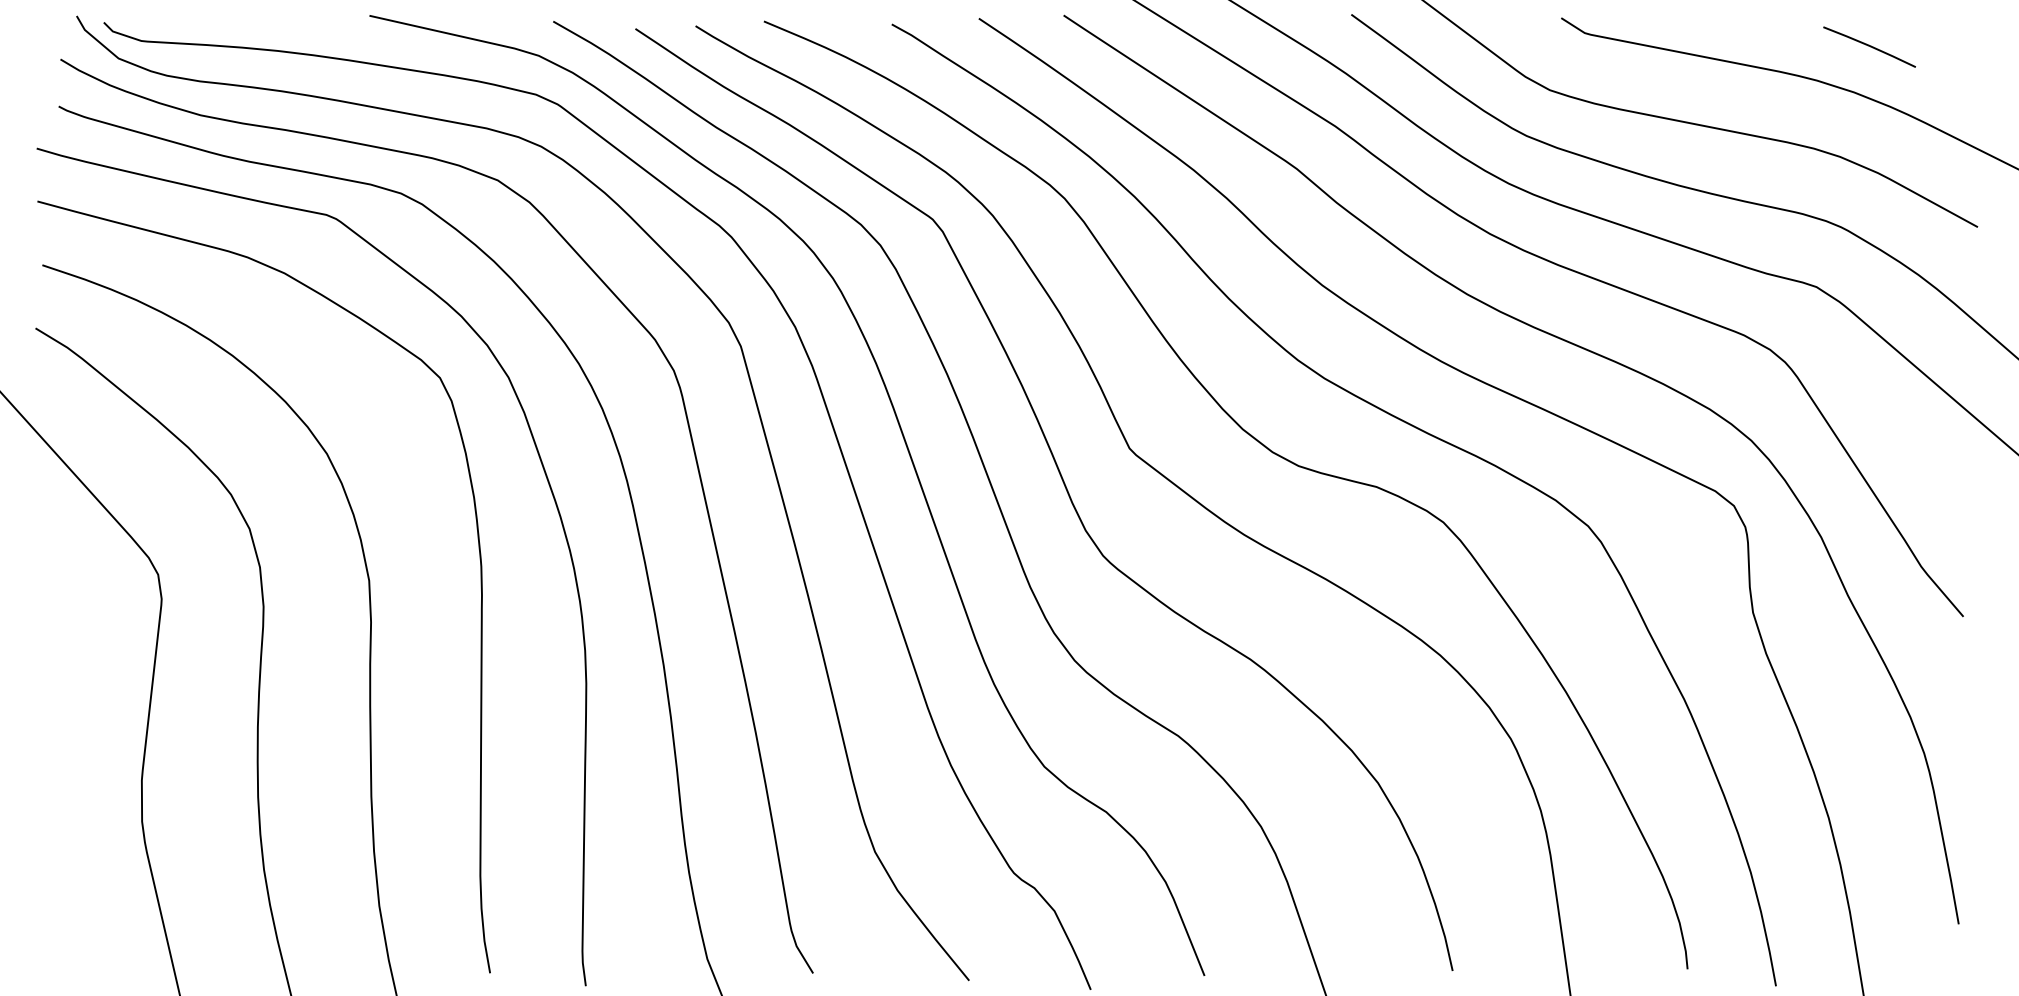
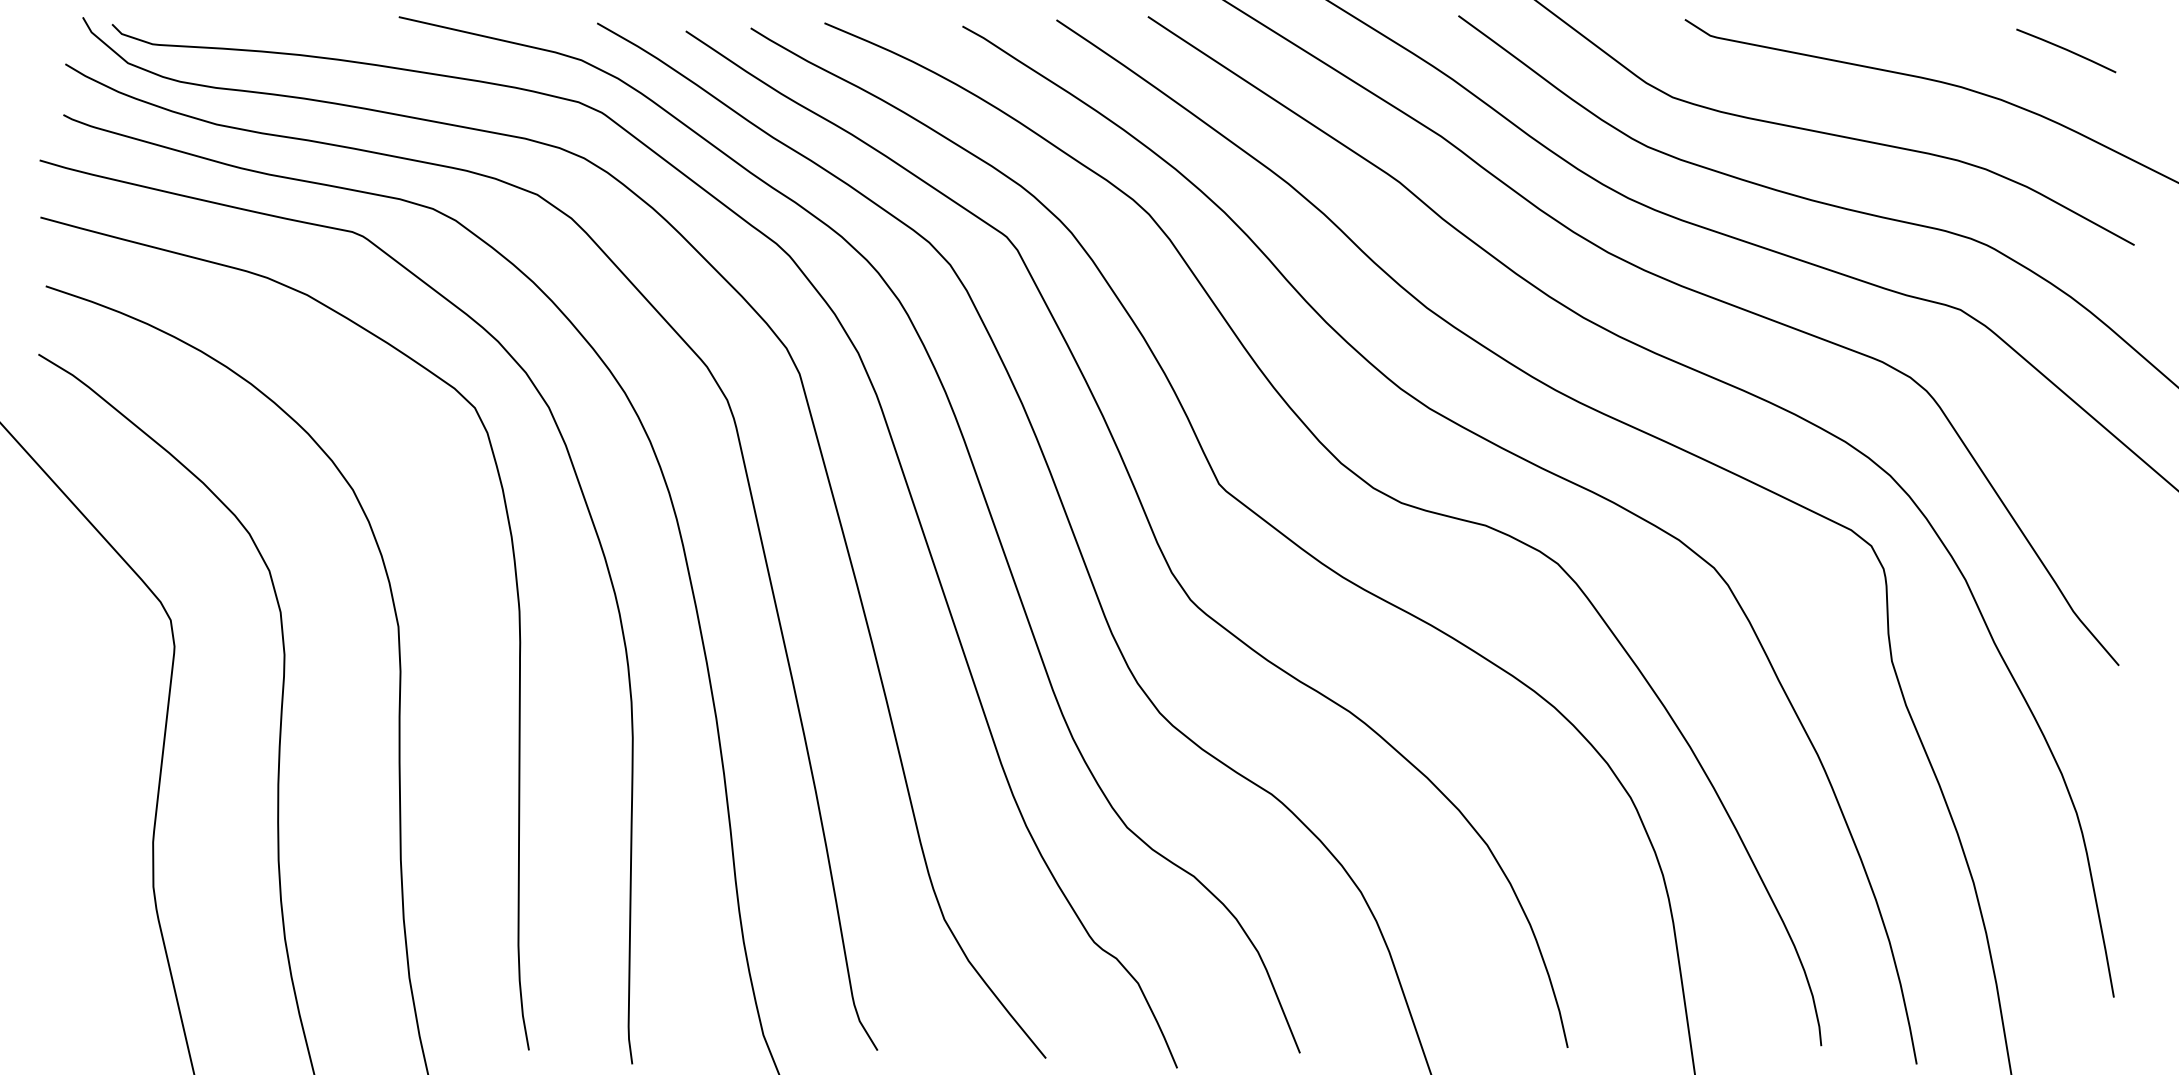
line: (1869, 46) -> (2066, 50), moved

